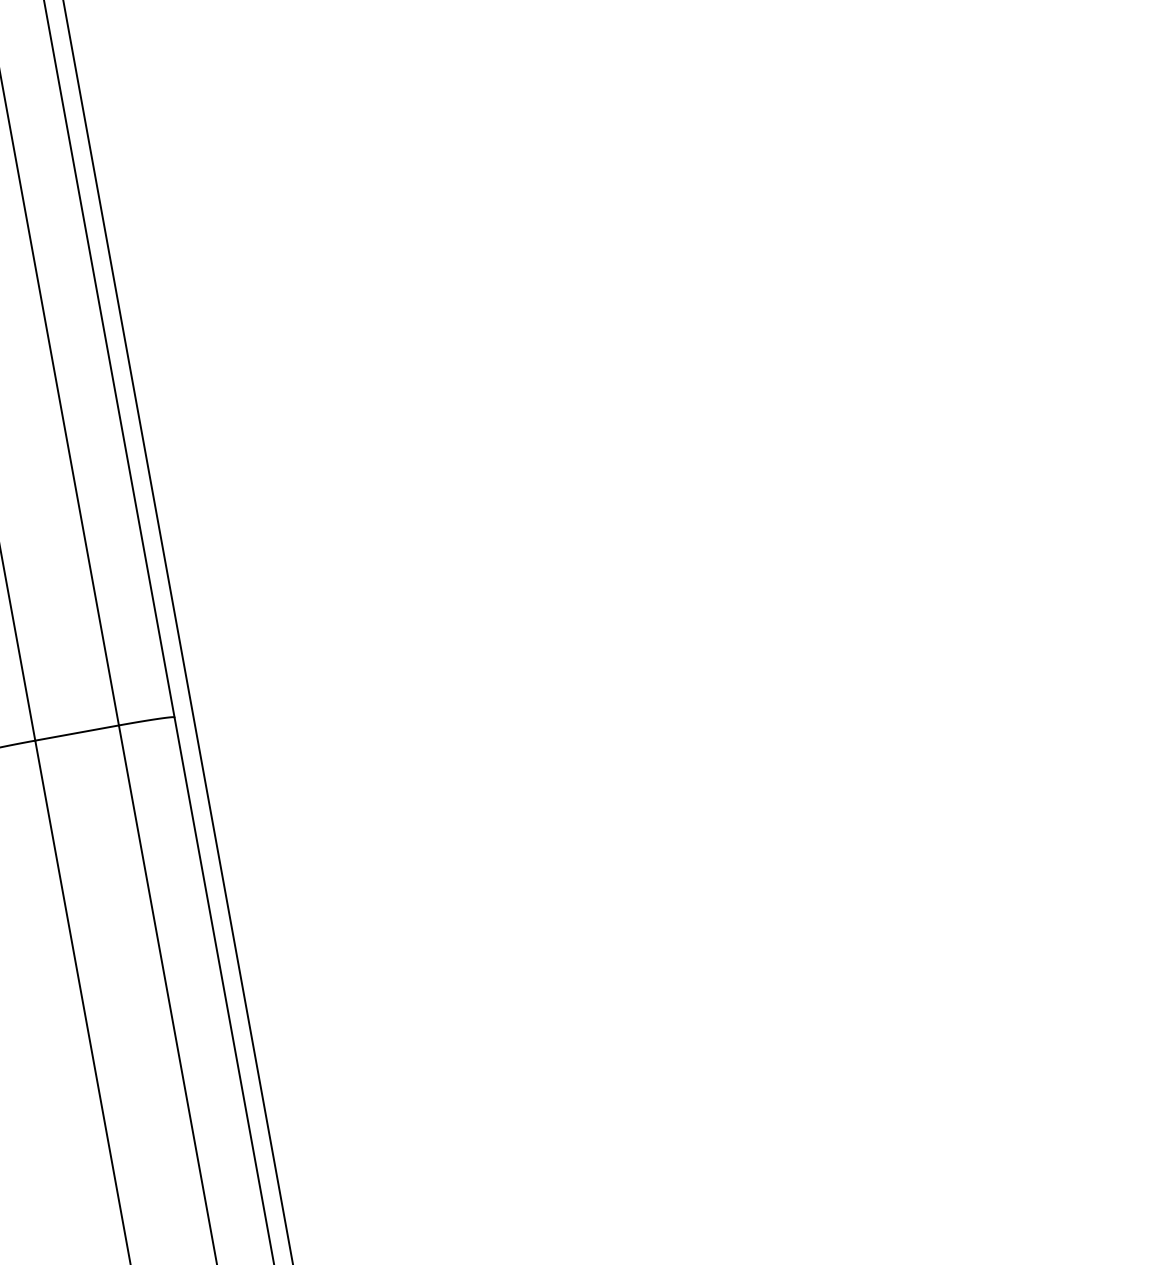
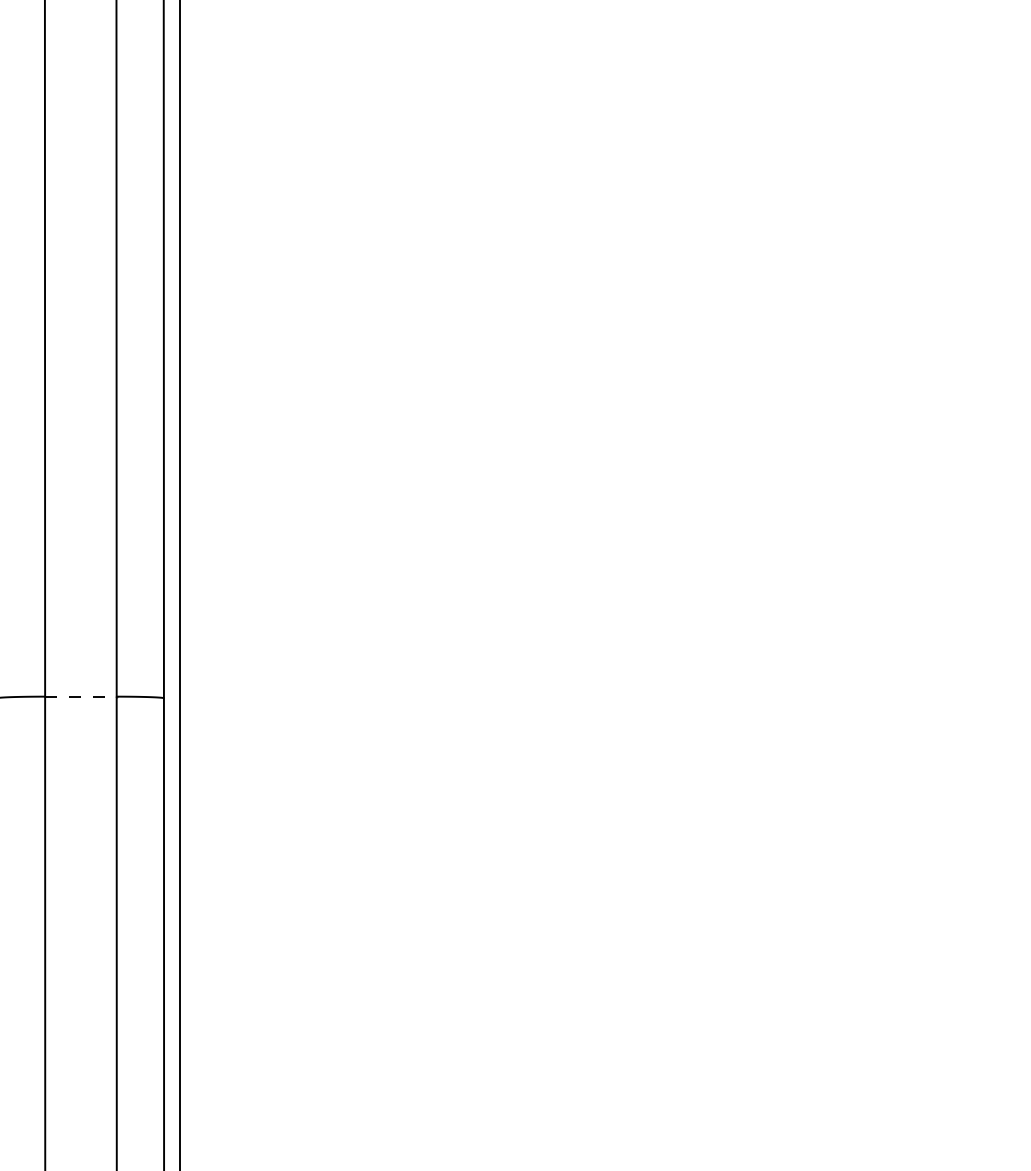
line: (76, 732) -> (80, 696), solid -> dashed

